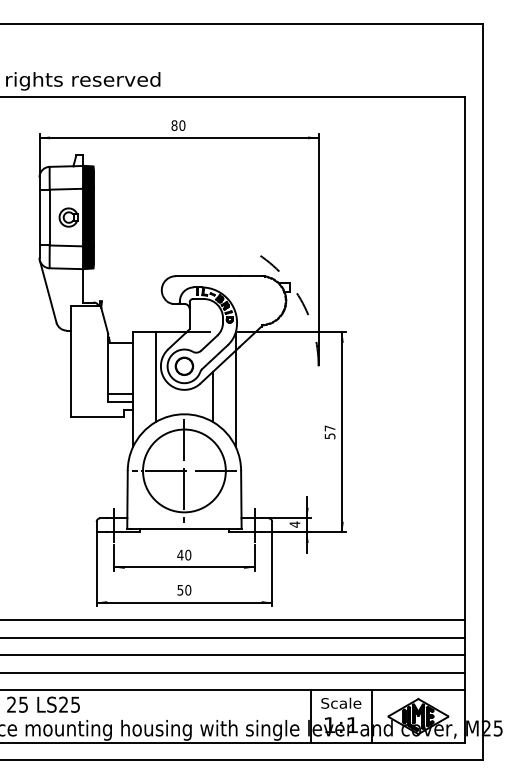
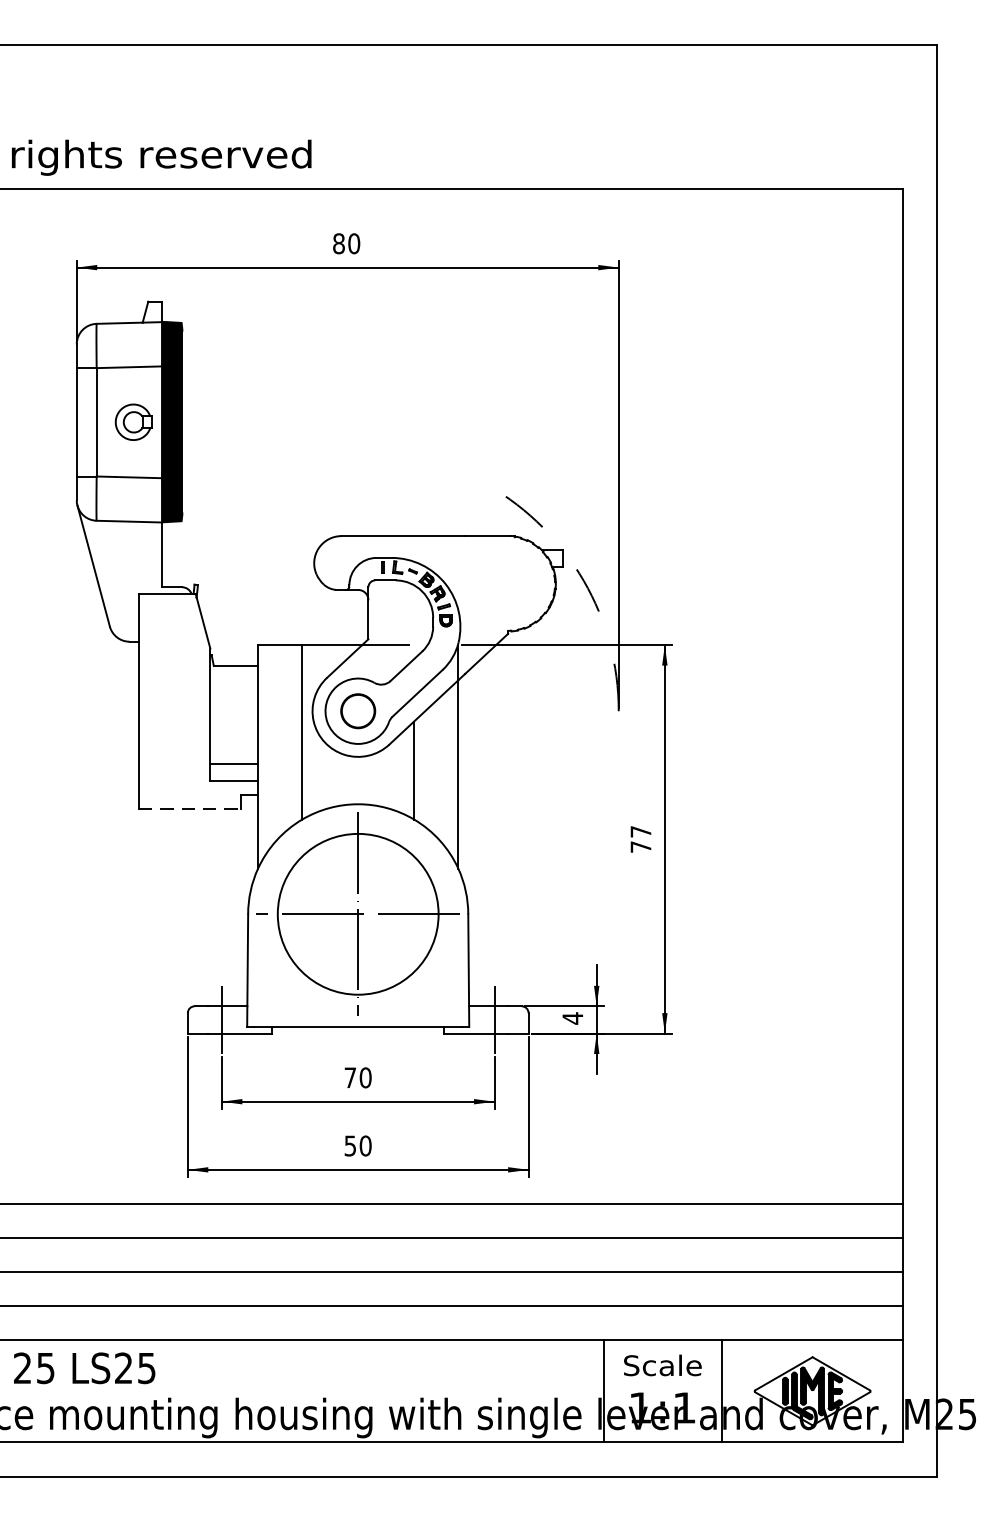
line: (98, 416) -> (191, 808), solid -> dashed
text: (329, 436) -> (639, 847), 57 -> 77
text: (180, 555) -> (350, 1078), 40 -> 70

